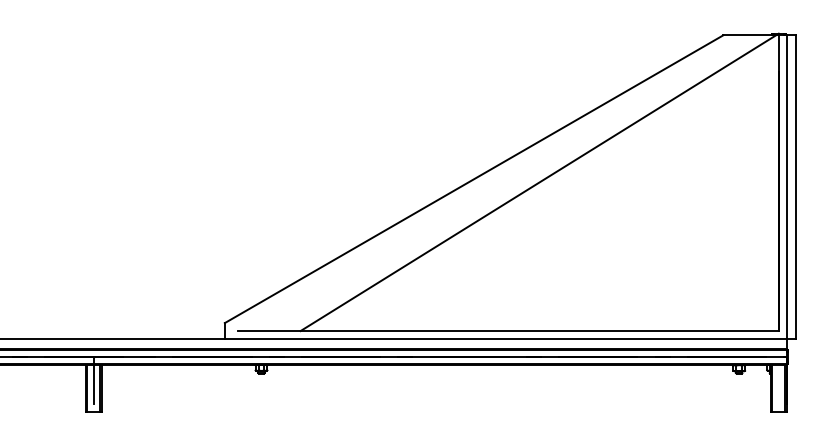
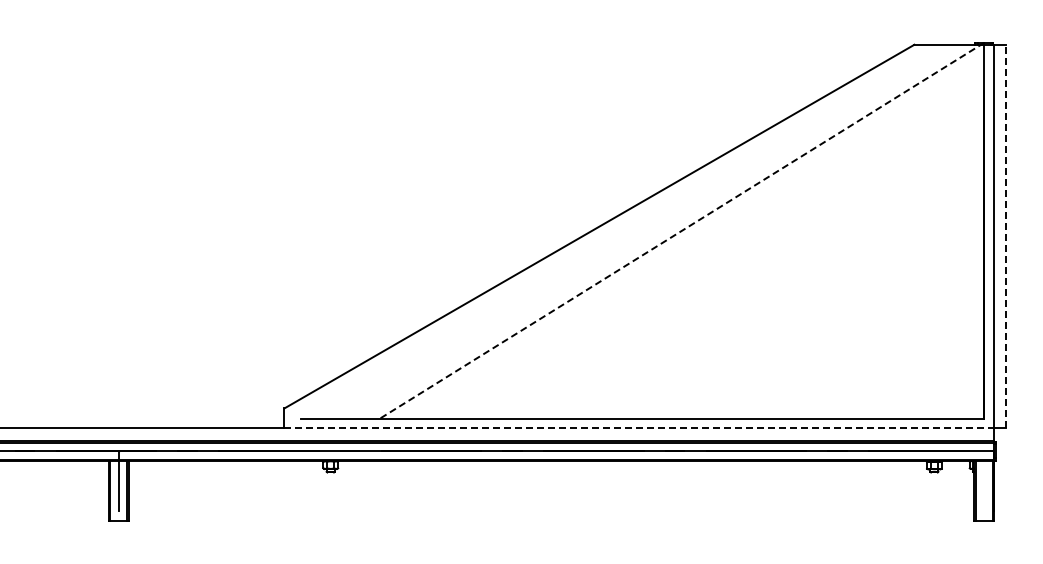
line: (539, 182) -> (682, 230), solid -> dashed
line: (796, 186) -> (1006, 236), solid -> dashed
line: (505, 338) -> (639, 428), solid -> dashed

